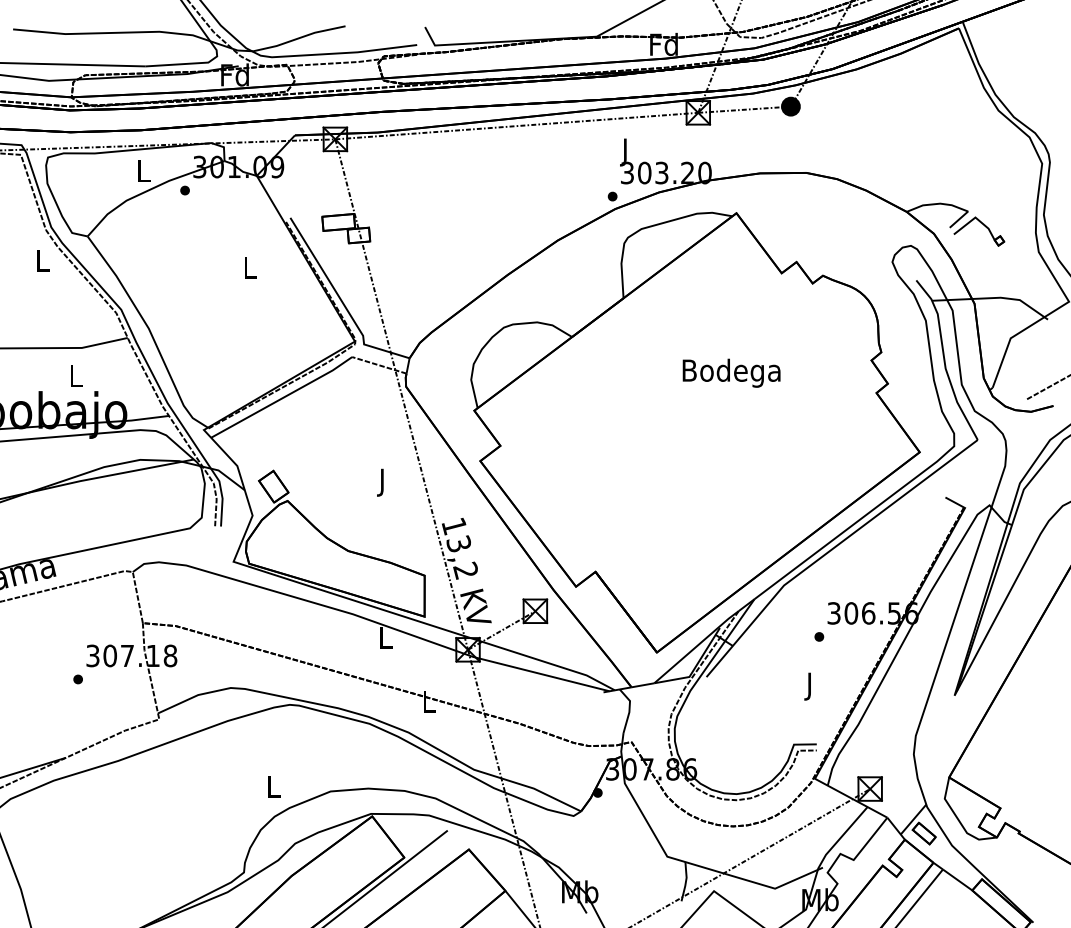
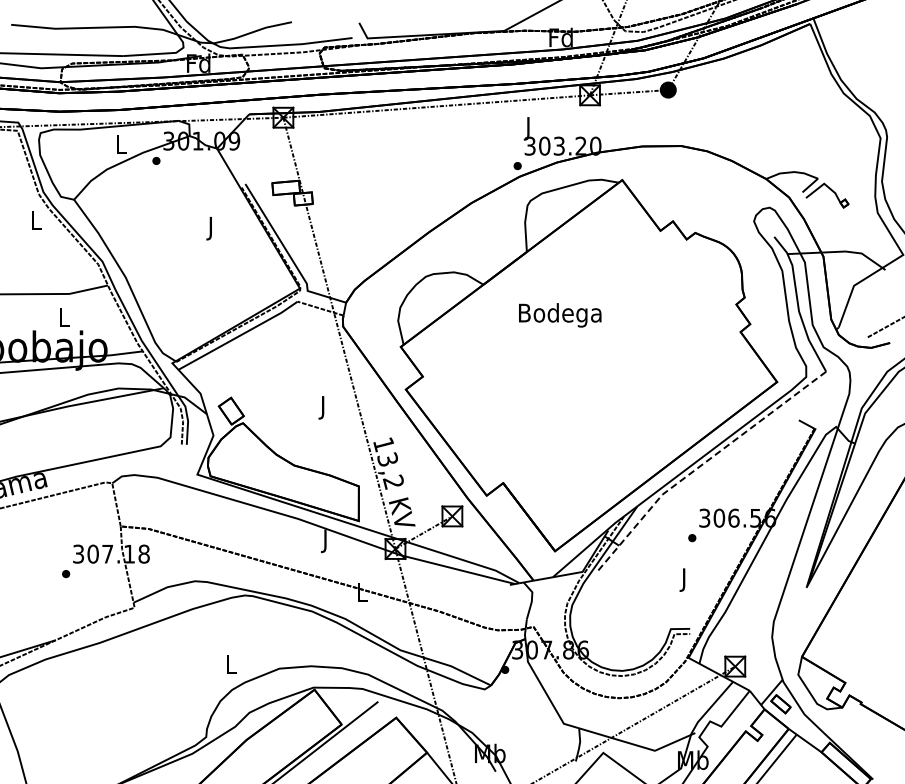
text: (250, 270) -> (211, 228), L -> J
text: (731, 373) -> (560, 315), moved
line: (832, 549) -> (703, 464), solid -> dashed
text: (386, 640) -> (326, 541), L -> J

